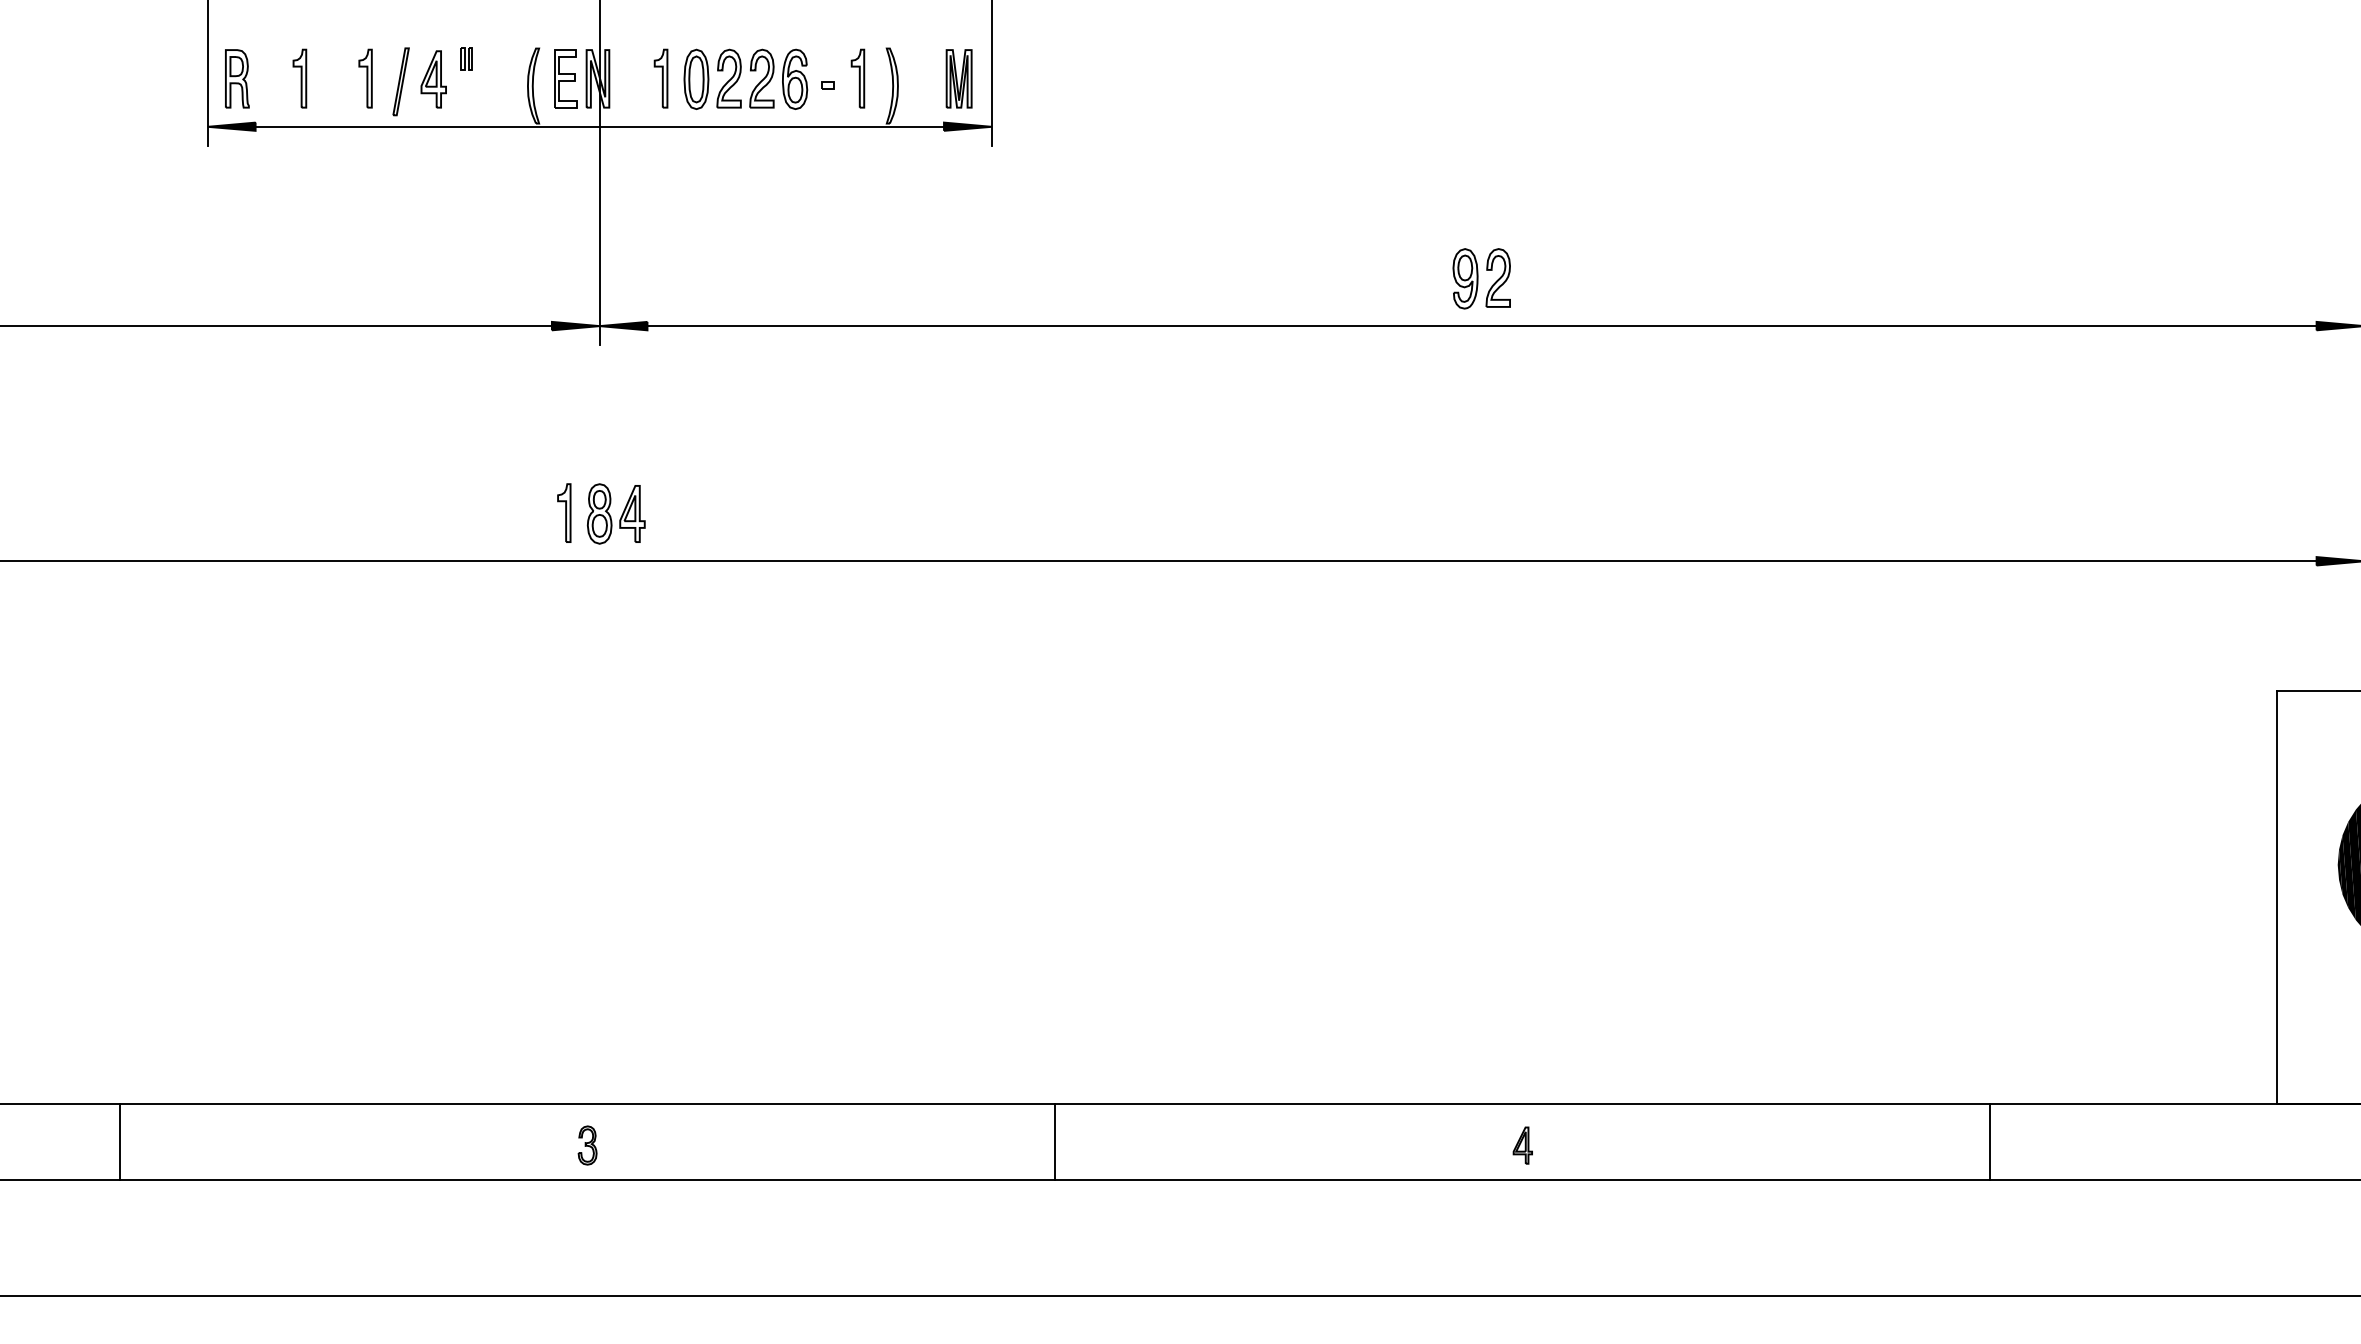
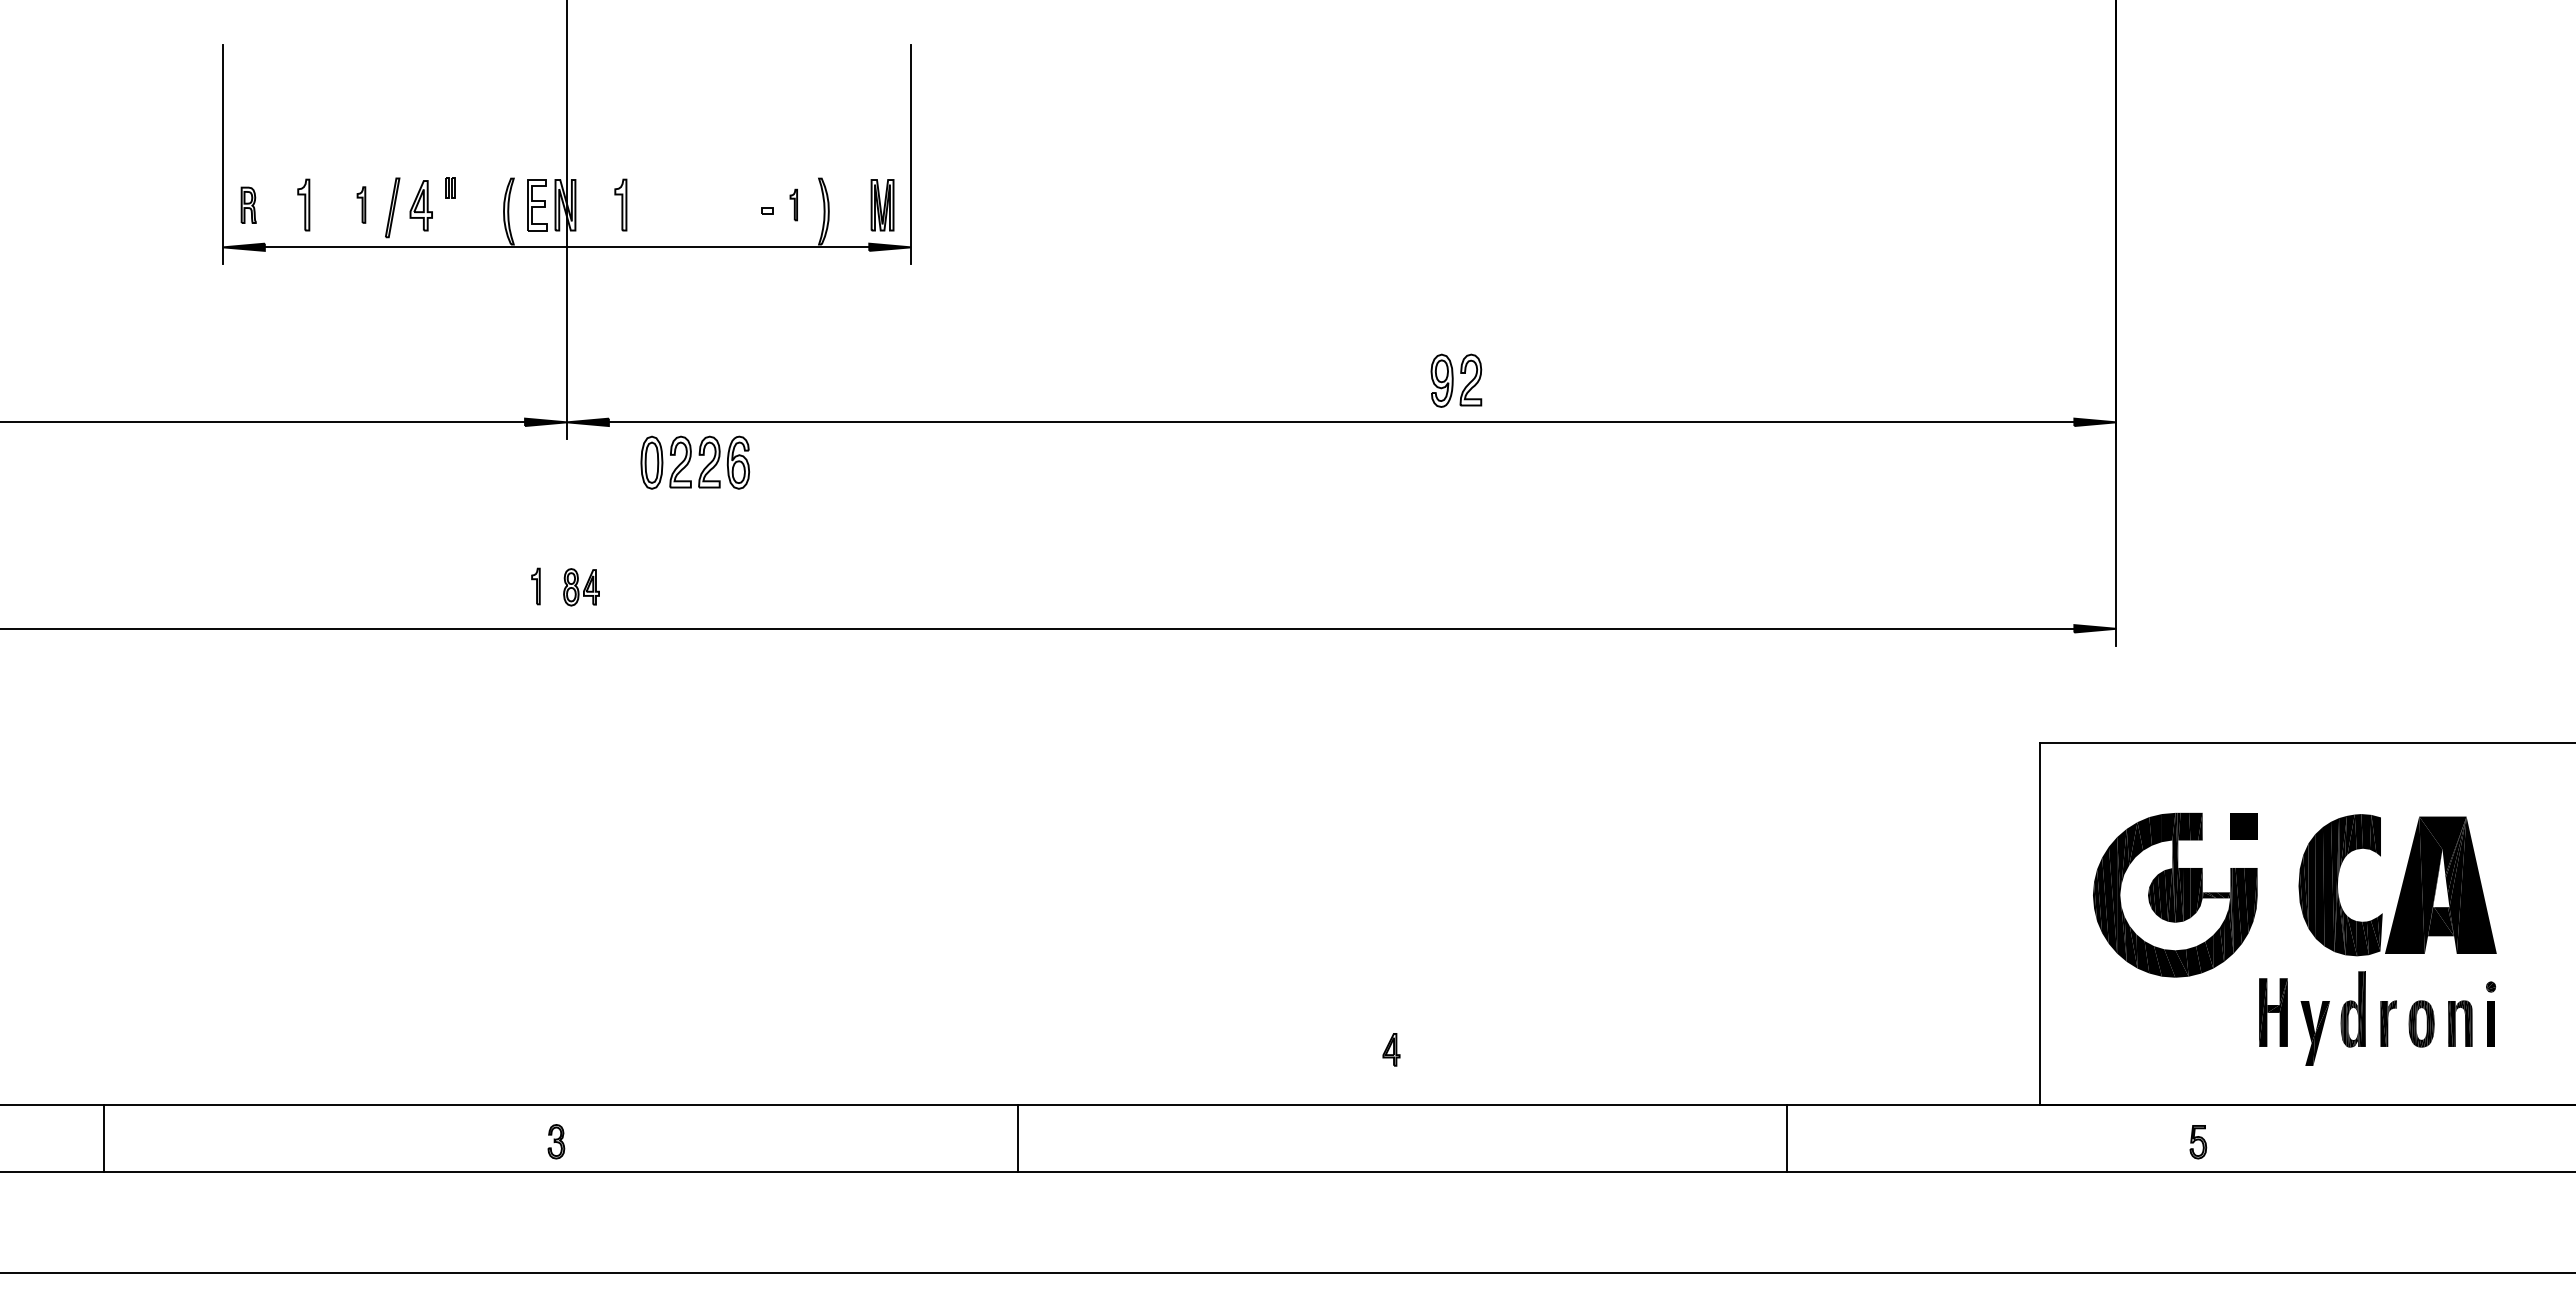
part: (365, 78) -> (361, 204), size x0.7
part: (857, 78) -> (793, 204), size x0.6
part: (236, 79) -> (248, 205), size x0.7
part: (746, 79) -> (695, 462), moved
part: (1481, 278) -> (1456, 380), moved
part: (563, 513) -> (535, 586), size x0.7
part: (616, 514) -> (581, 587), size x0.7
line: (119, 1141) -> (104, 1138), moved
line: (1054, 1141) -> (1018, 1138), moved
part: (1522, 1145) -> (1391, 1049), moved

